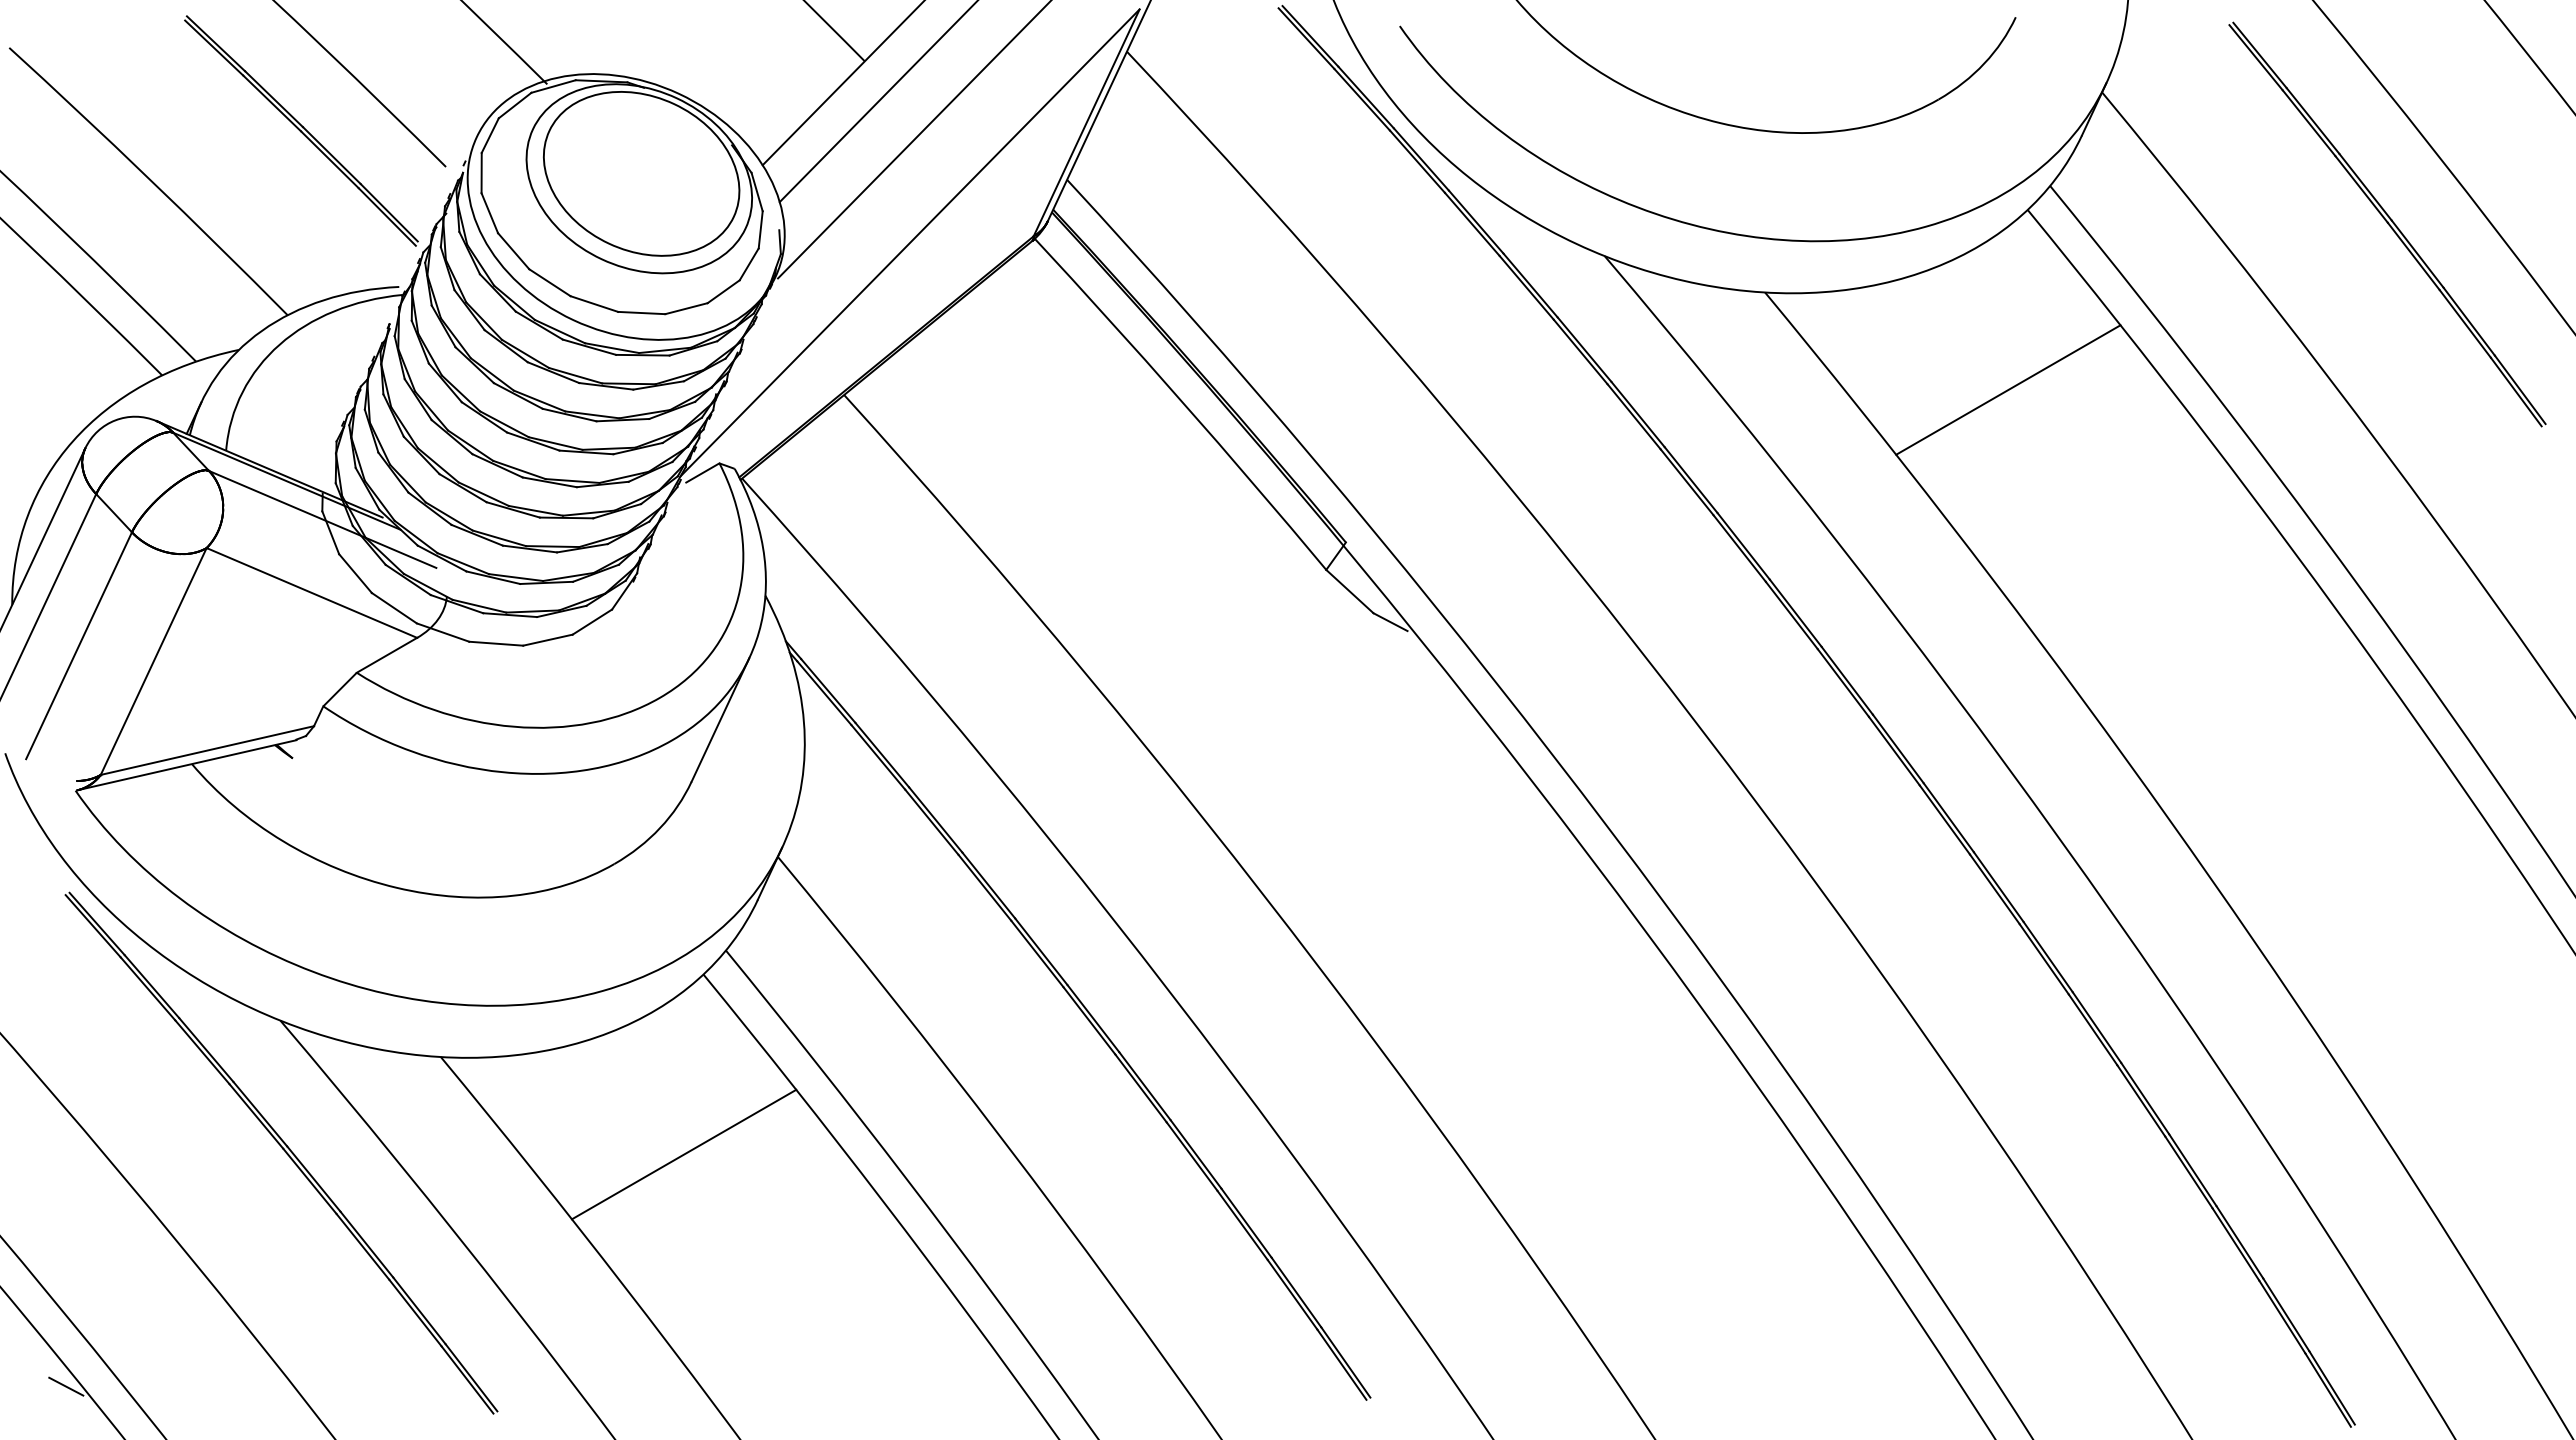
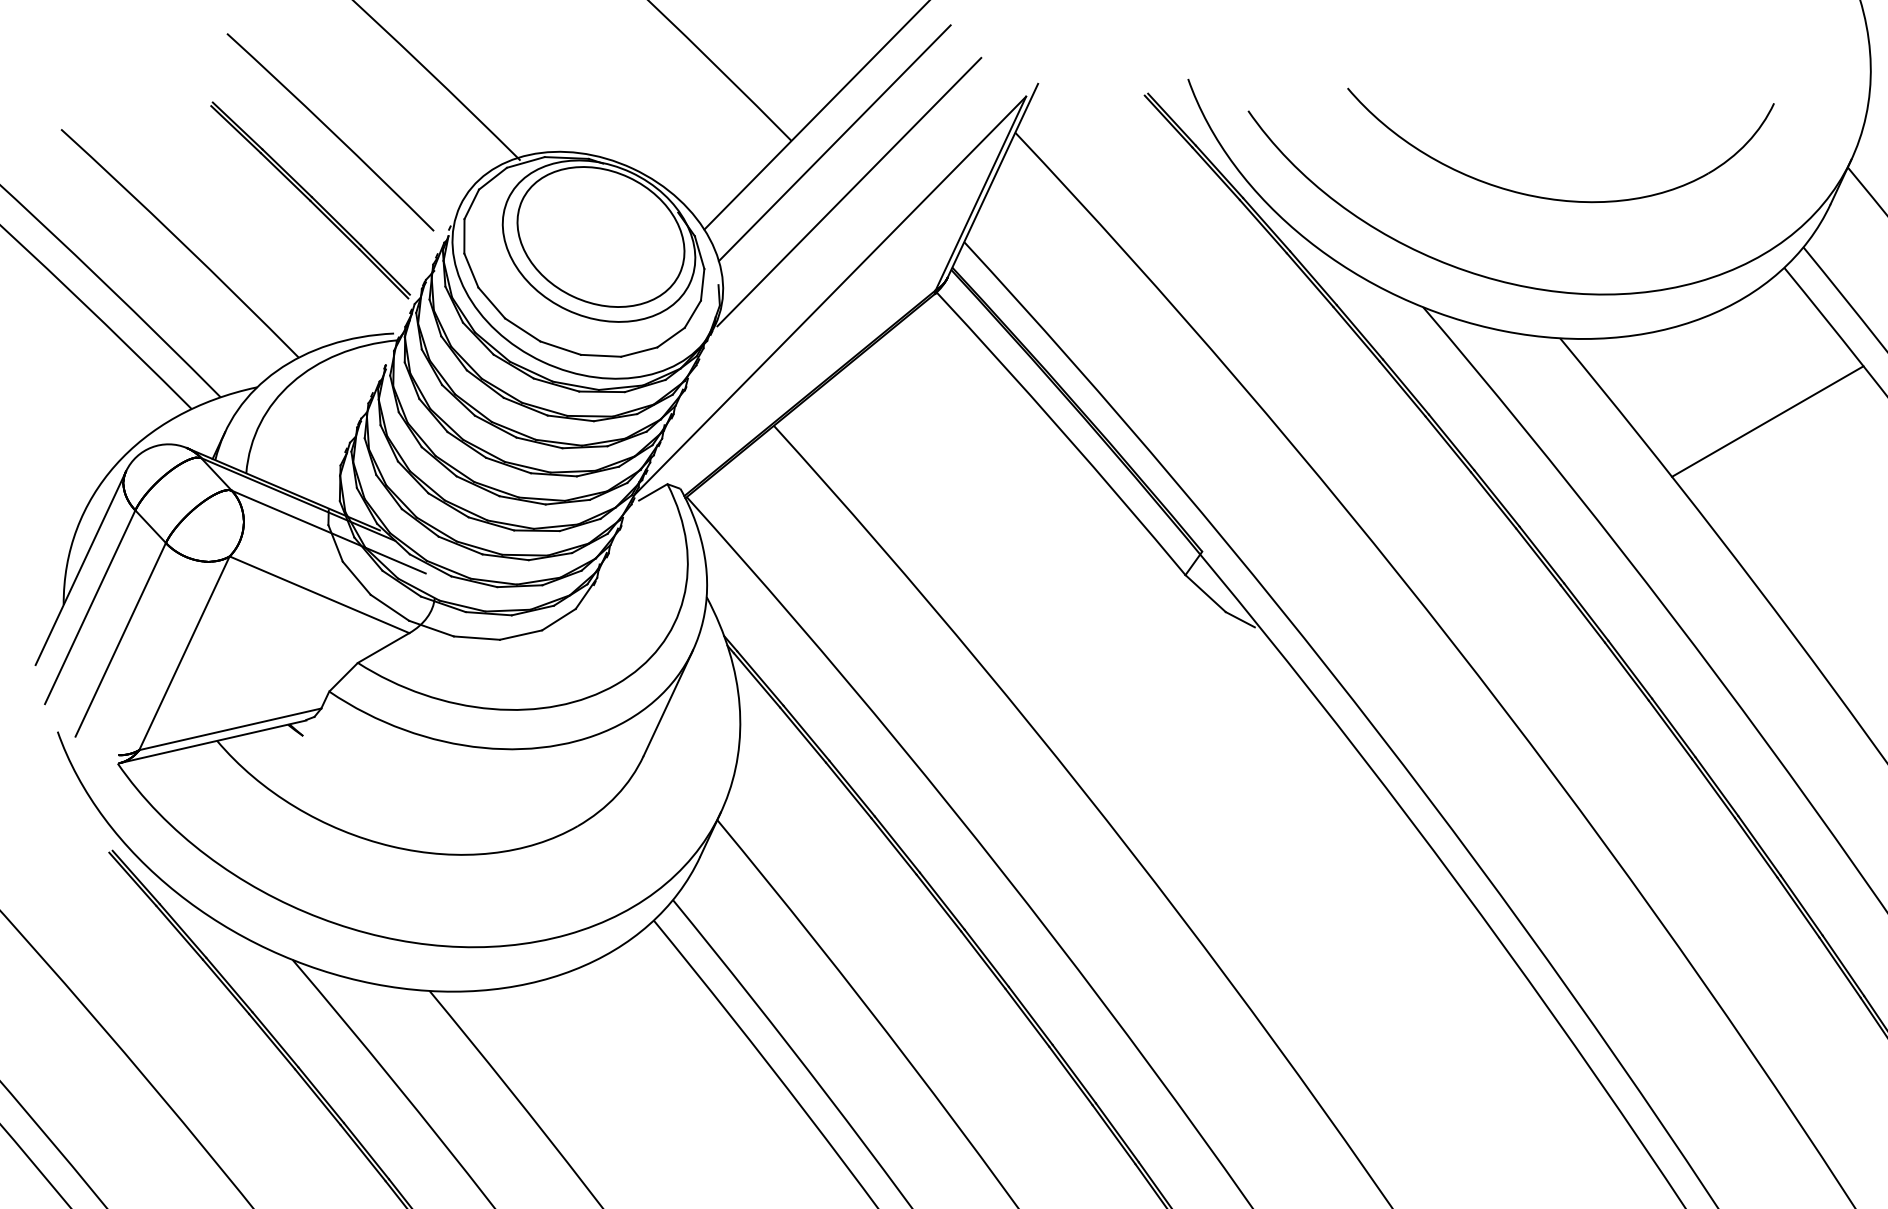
line: (683, 1154) -> (636, 1074), removed

